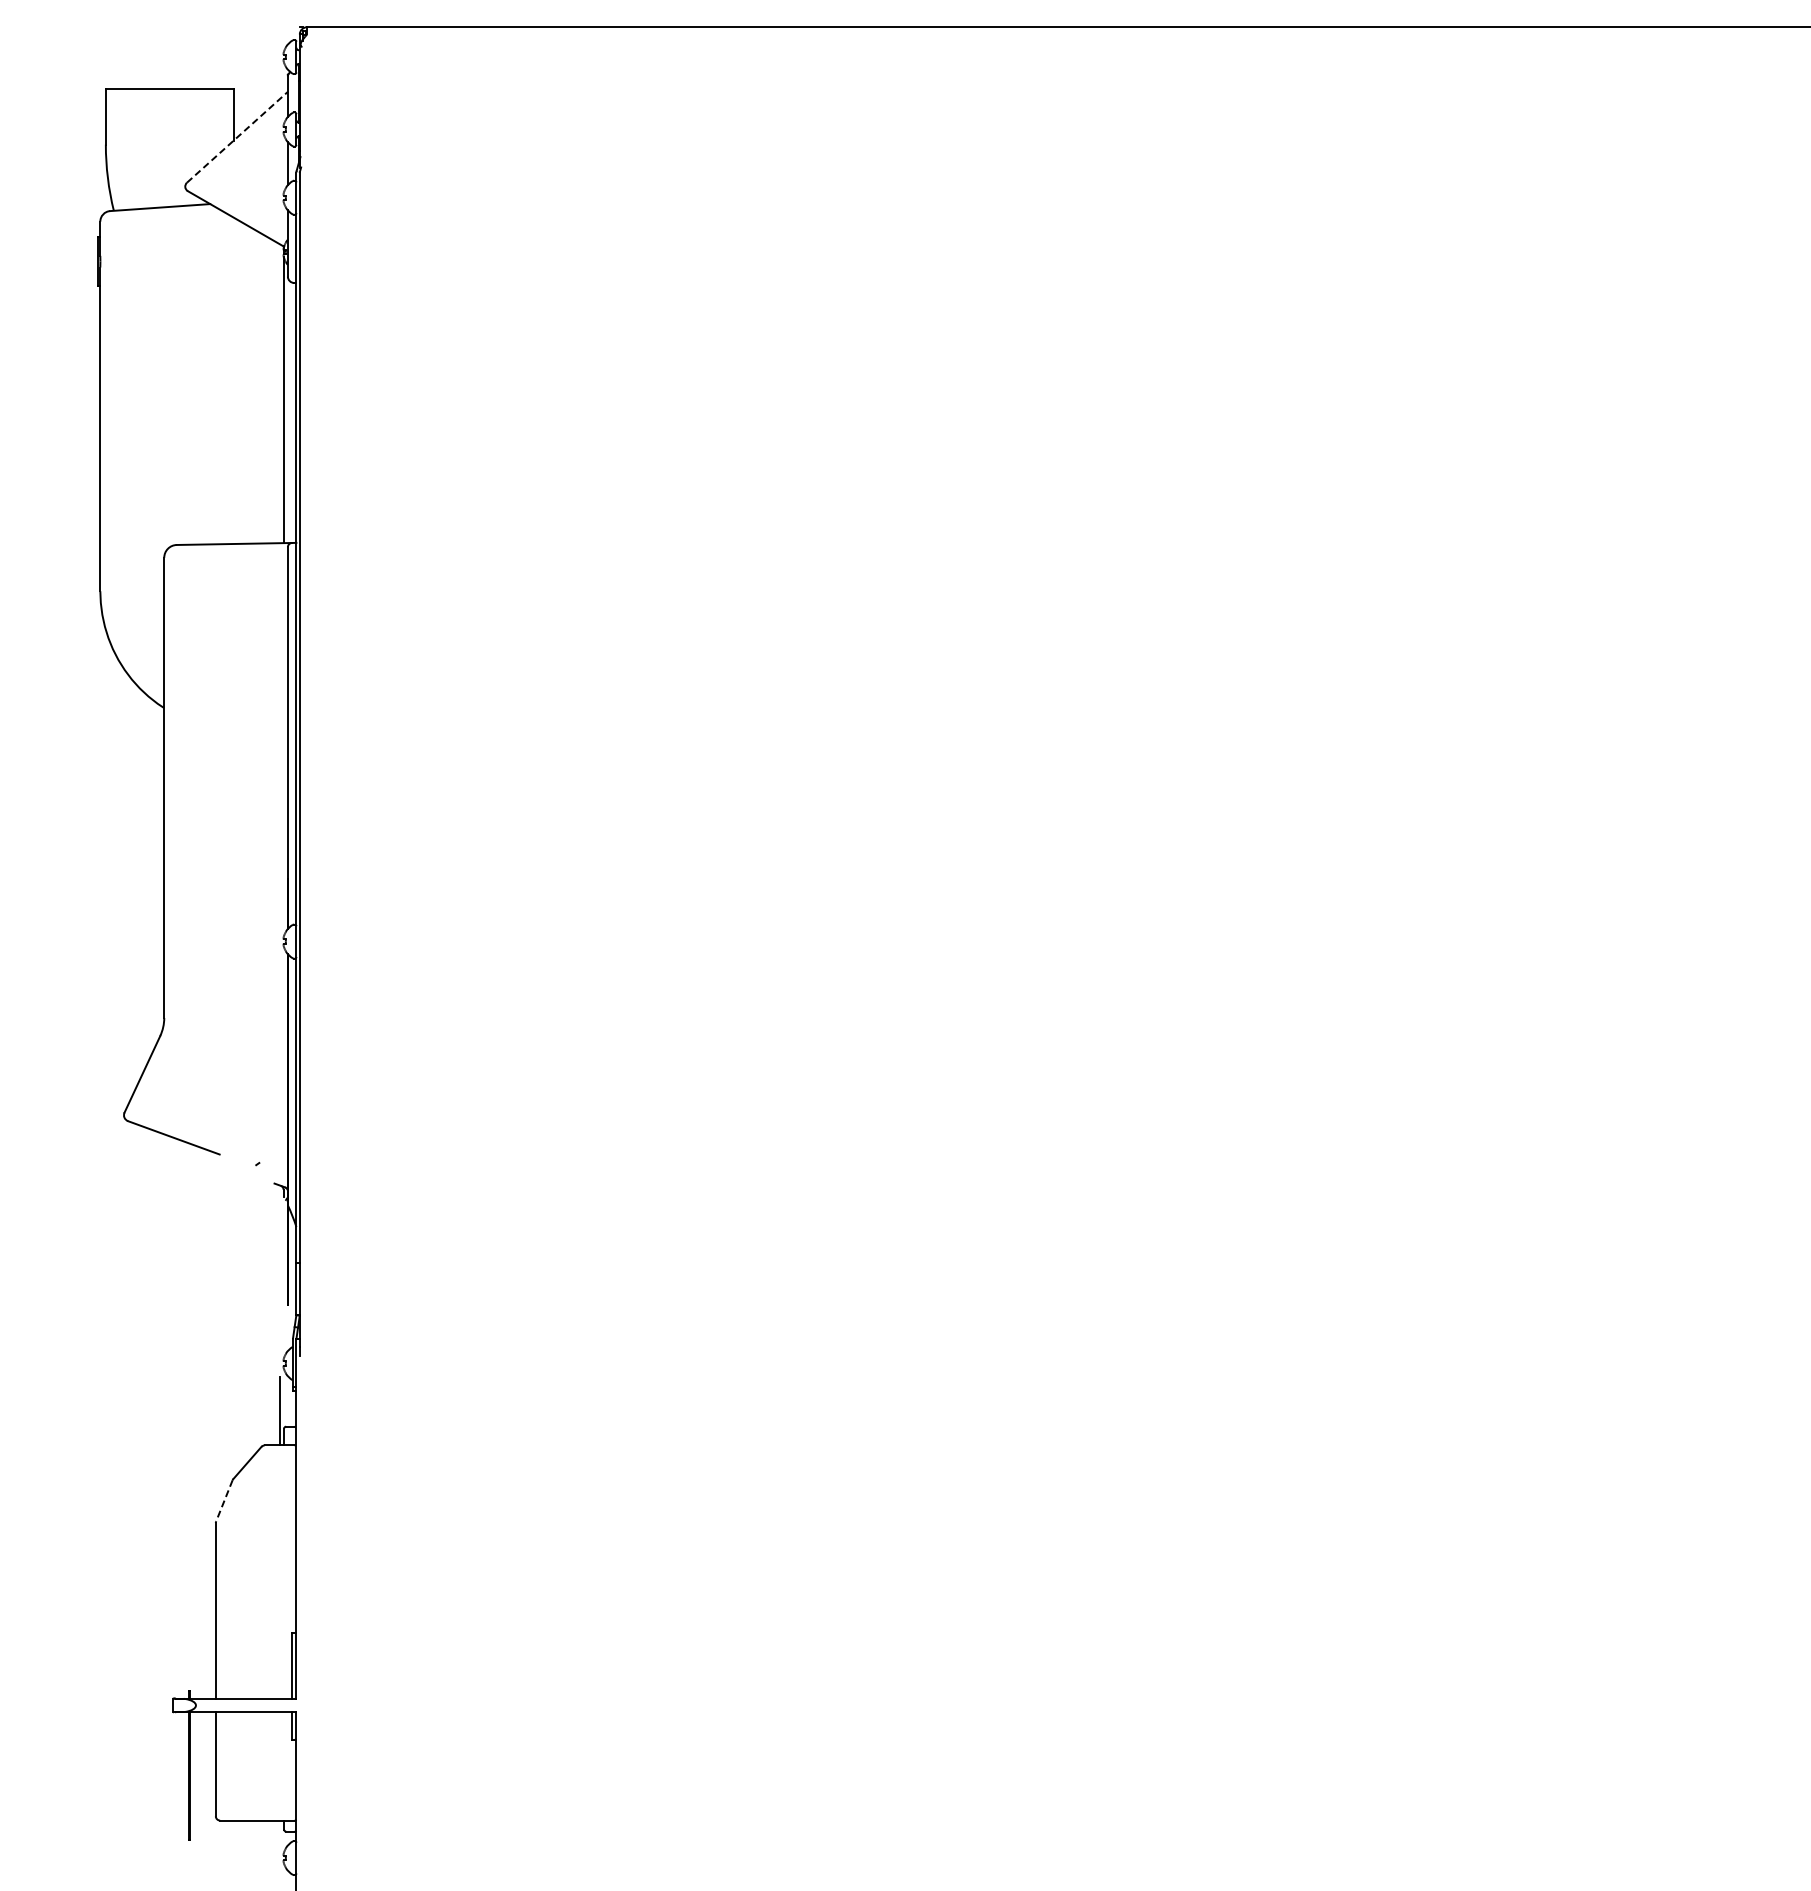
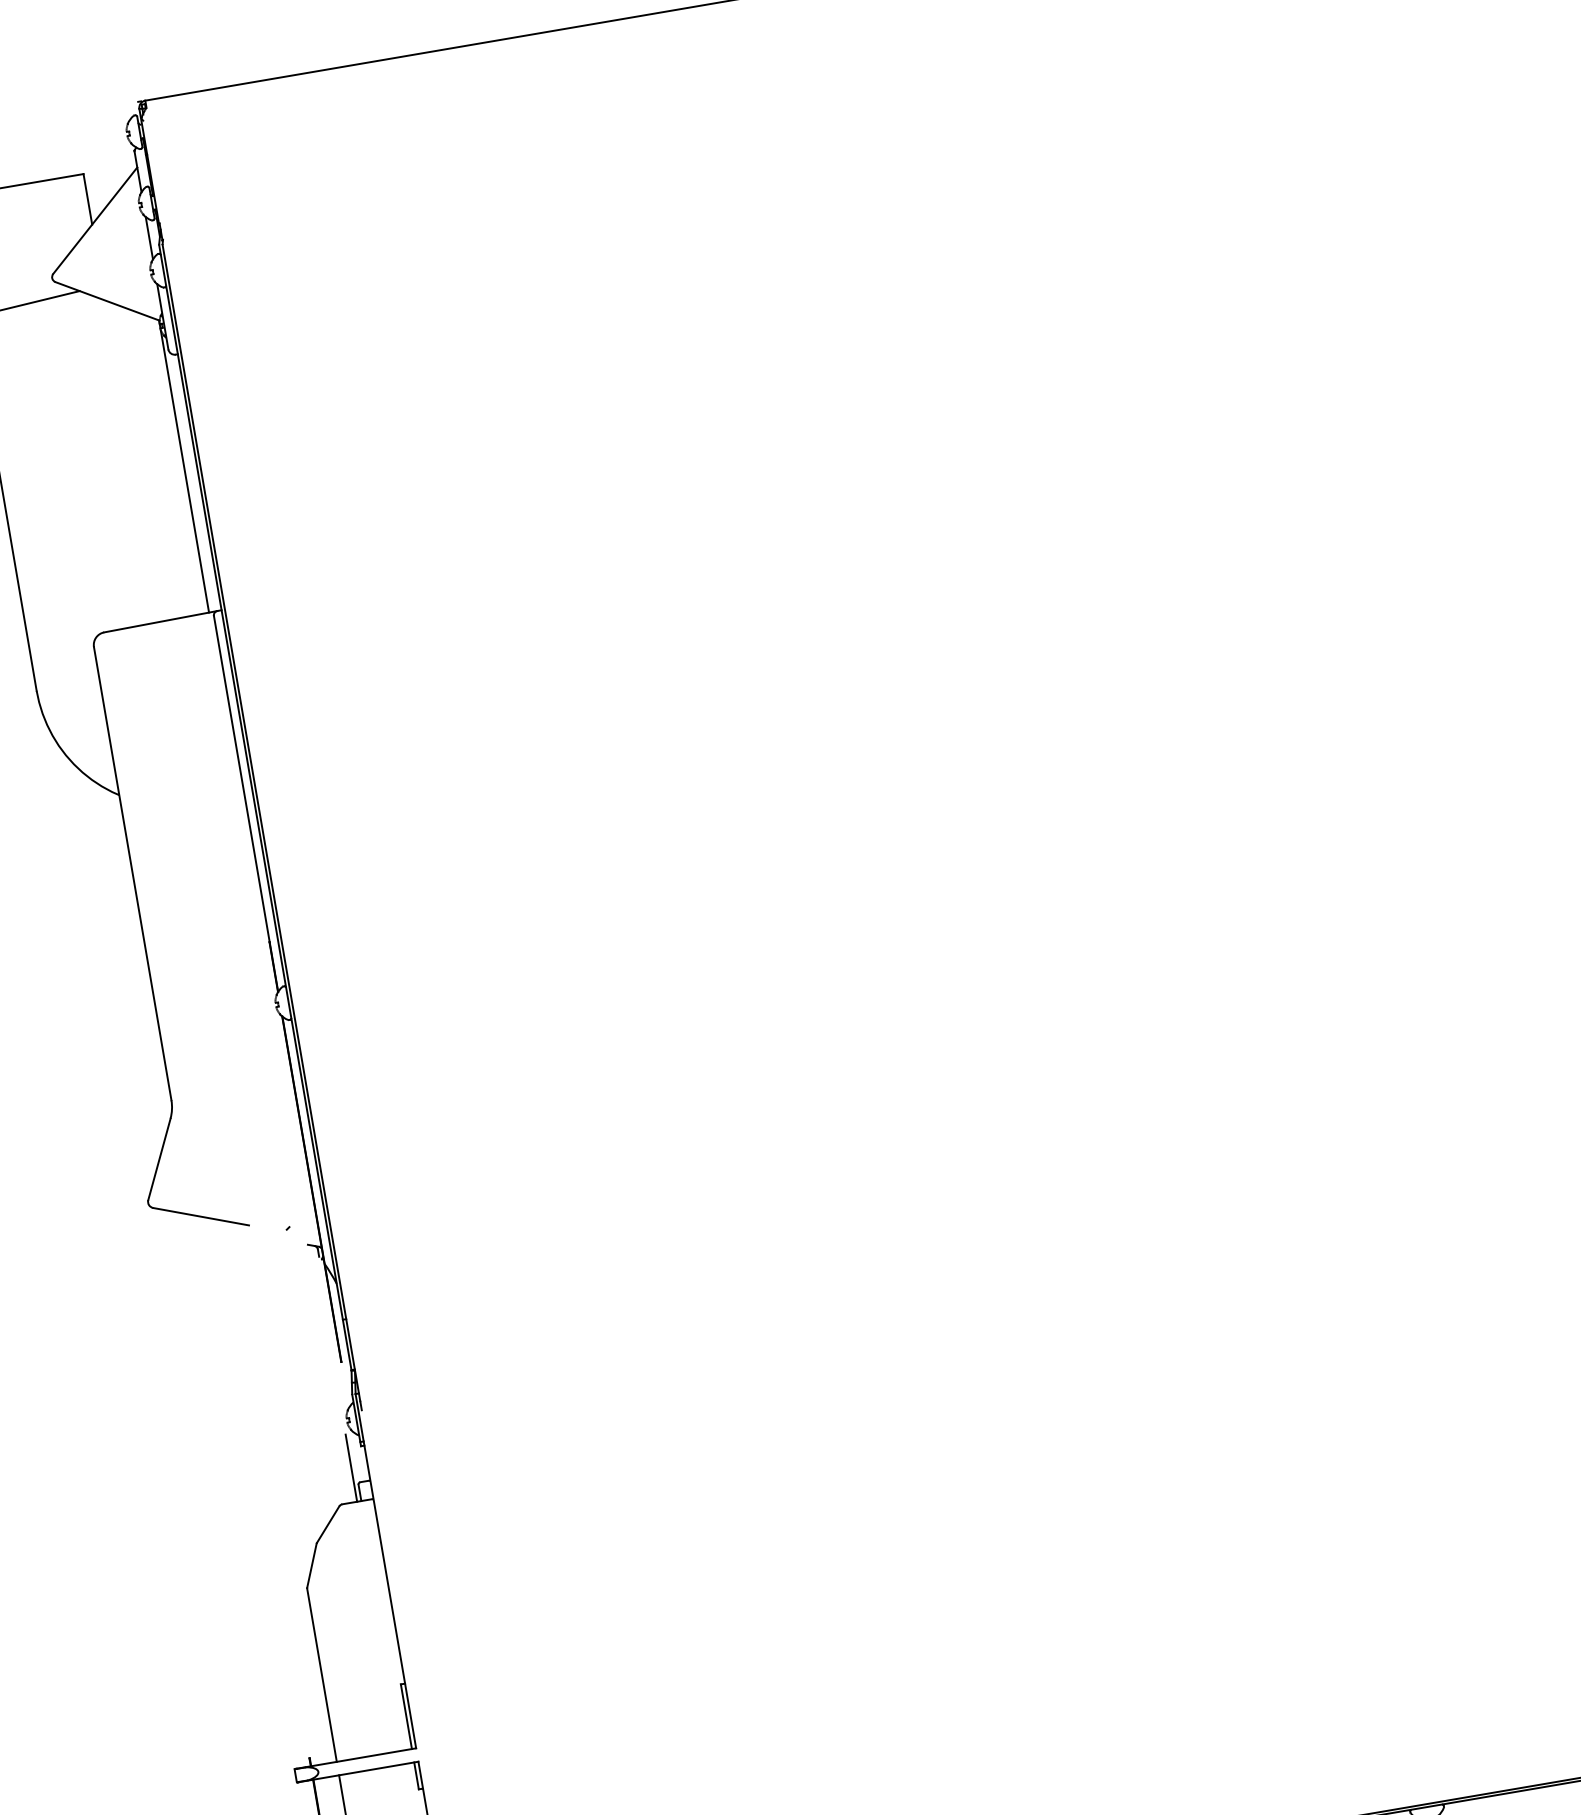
line: (237, 137) -> (95, 220), dashed -> solid
line: (224, 1501) -> (312, 1566), dashed -> solid

